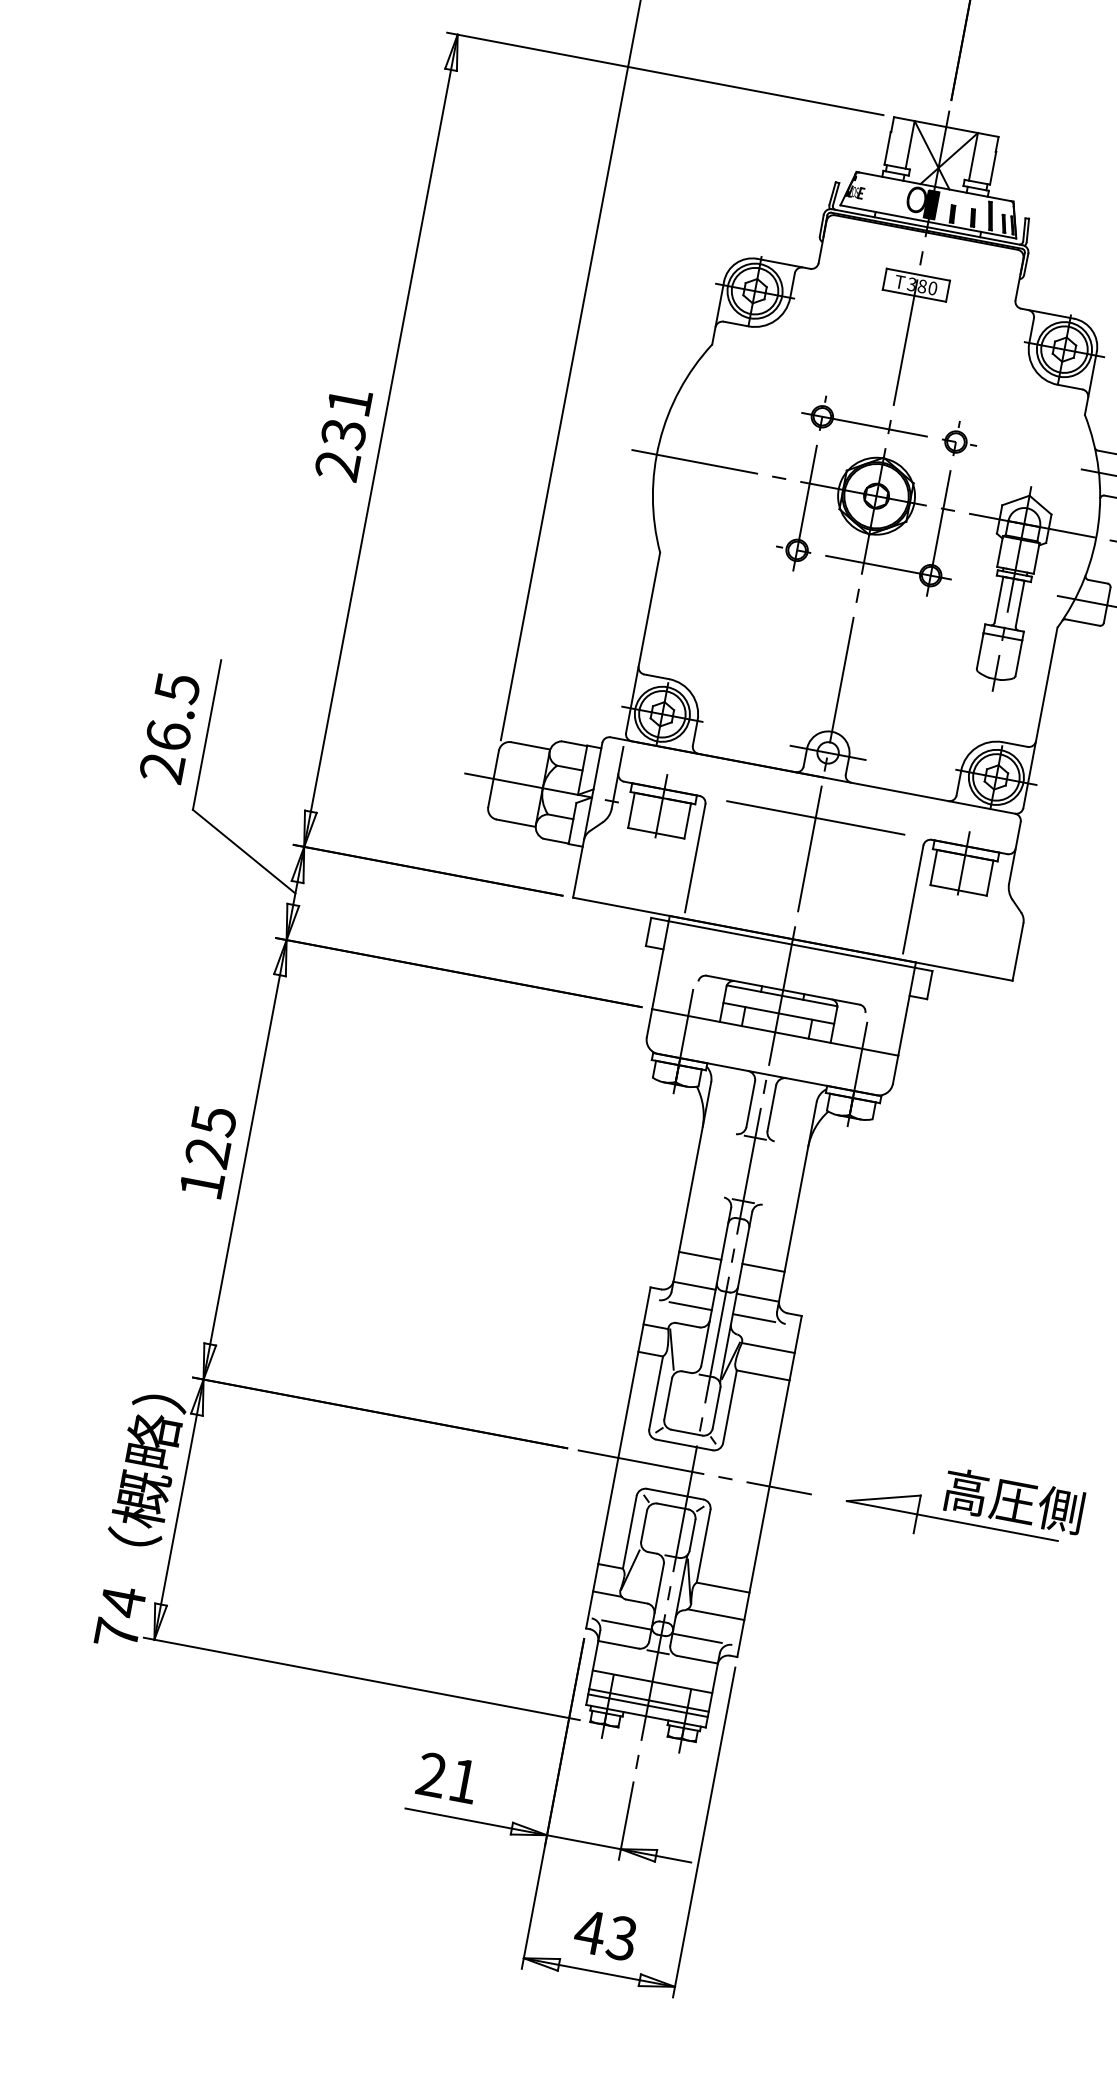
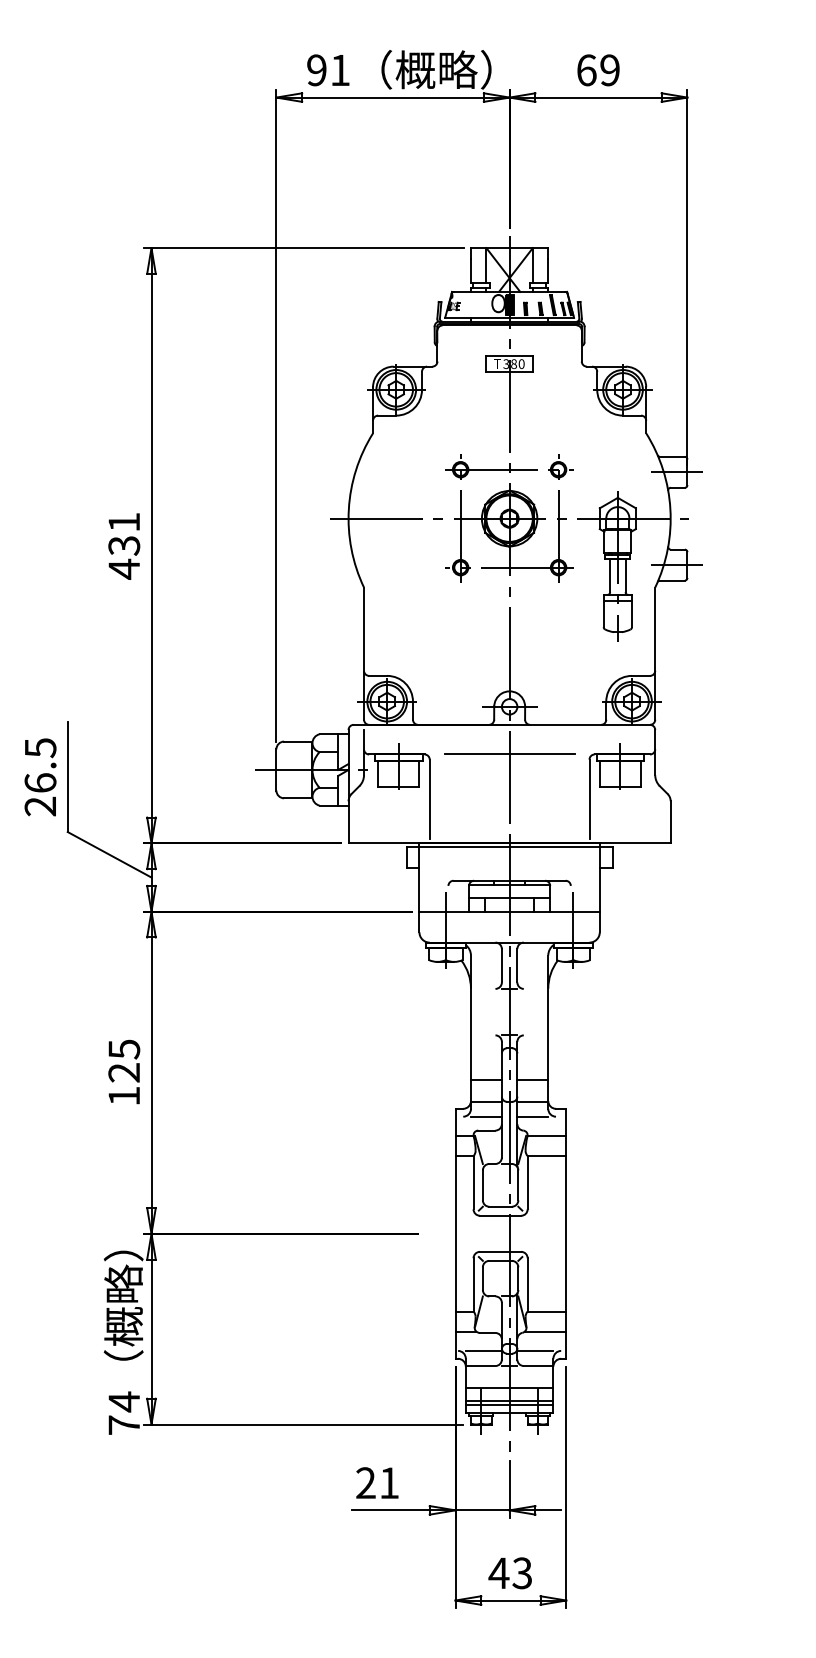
text: (336, 464) -> (123, 568), 231 -> 431
line: (694, 1471) -> (511, 1233), removed
part: (963, 1505) -> (706, 1221), removed

